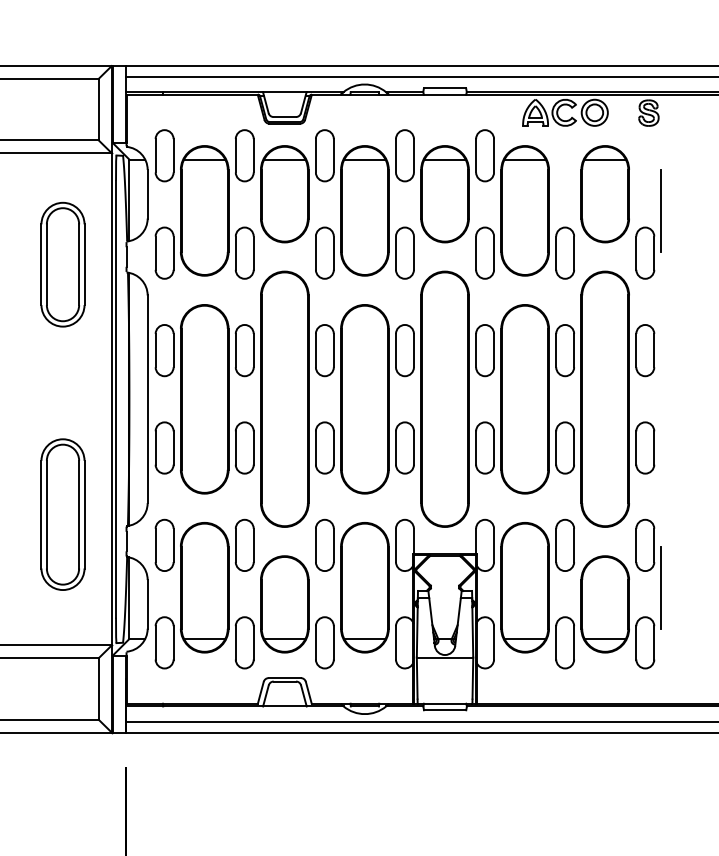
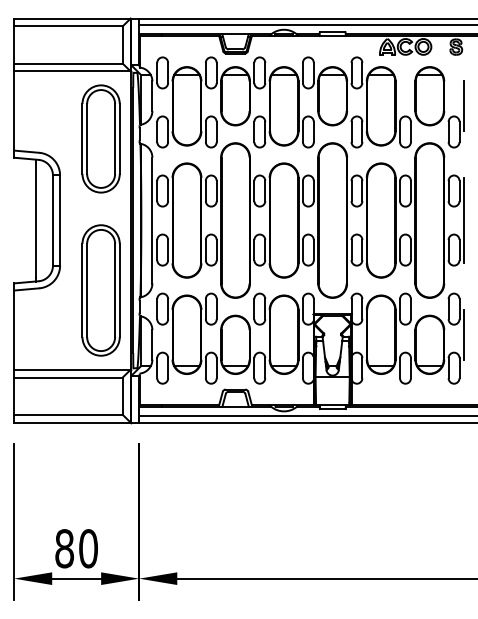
part: (62, 263) -> (100, 138), size x1.43
line: (660, 399) -> (463, 220), added
part: (62, 514) -> (100, 290), size x1.43

